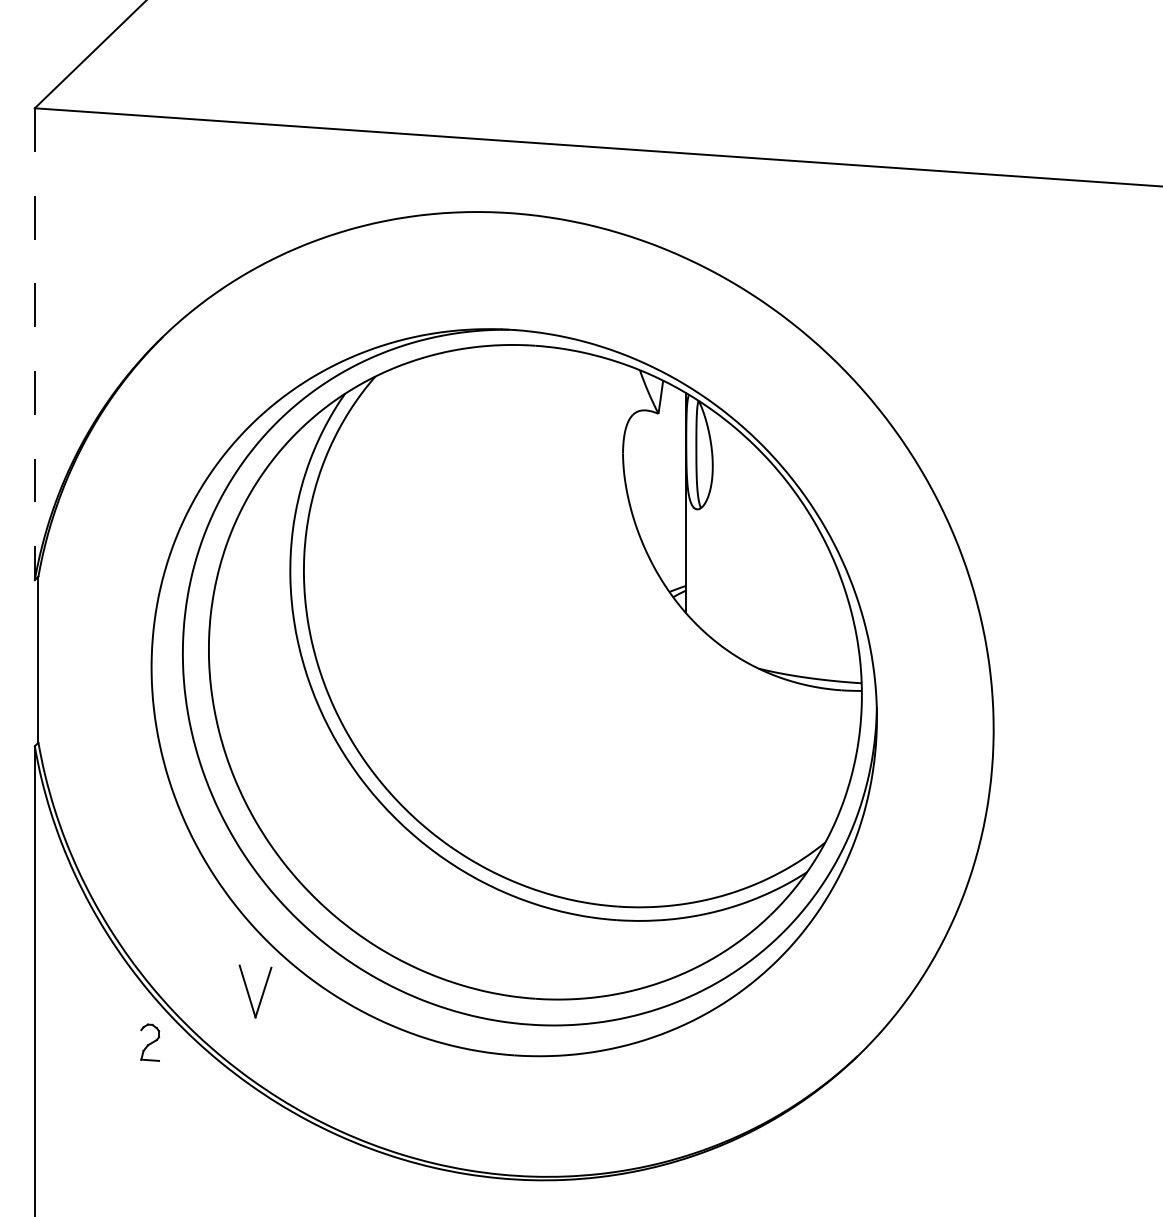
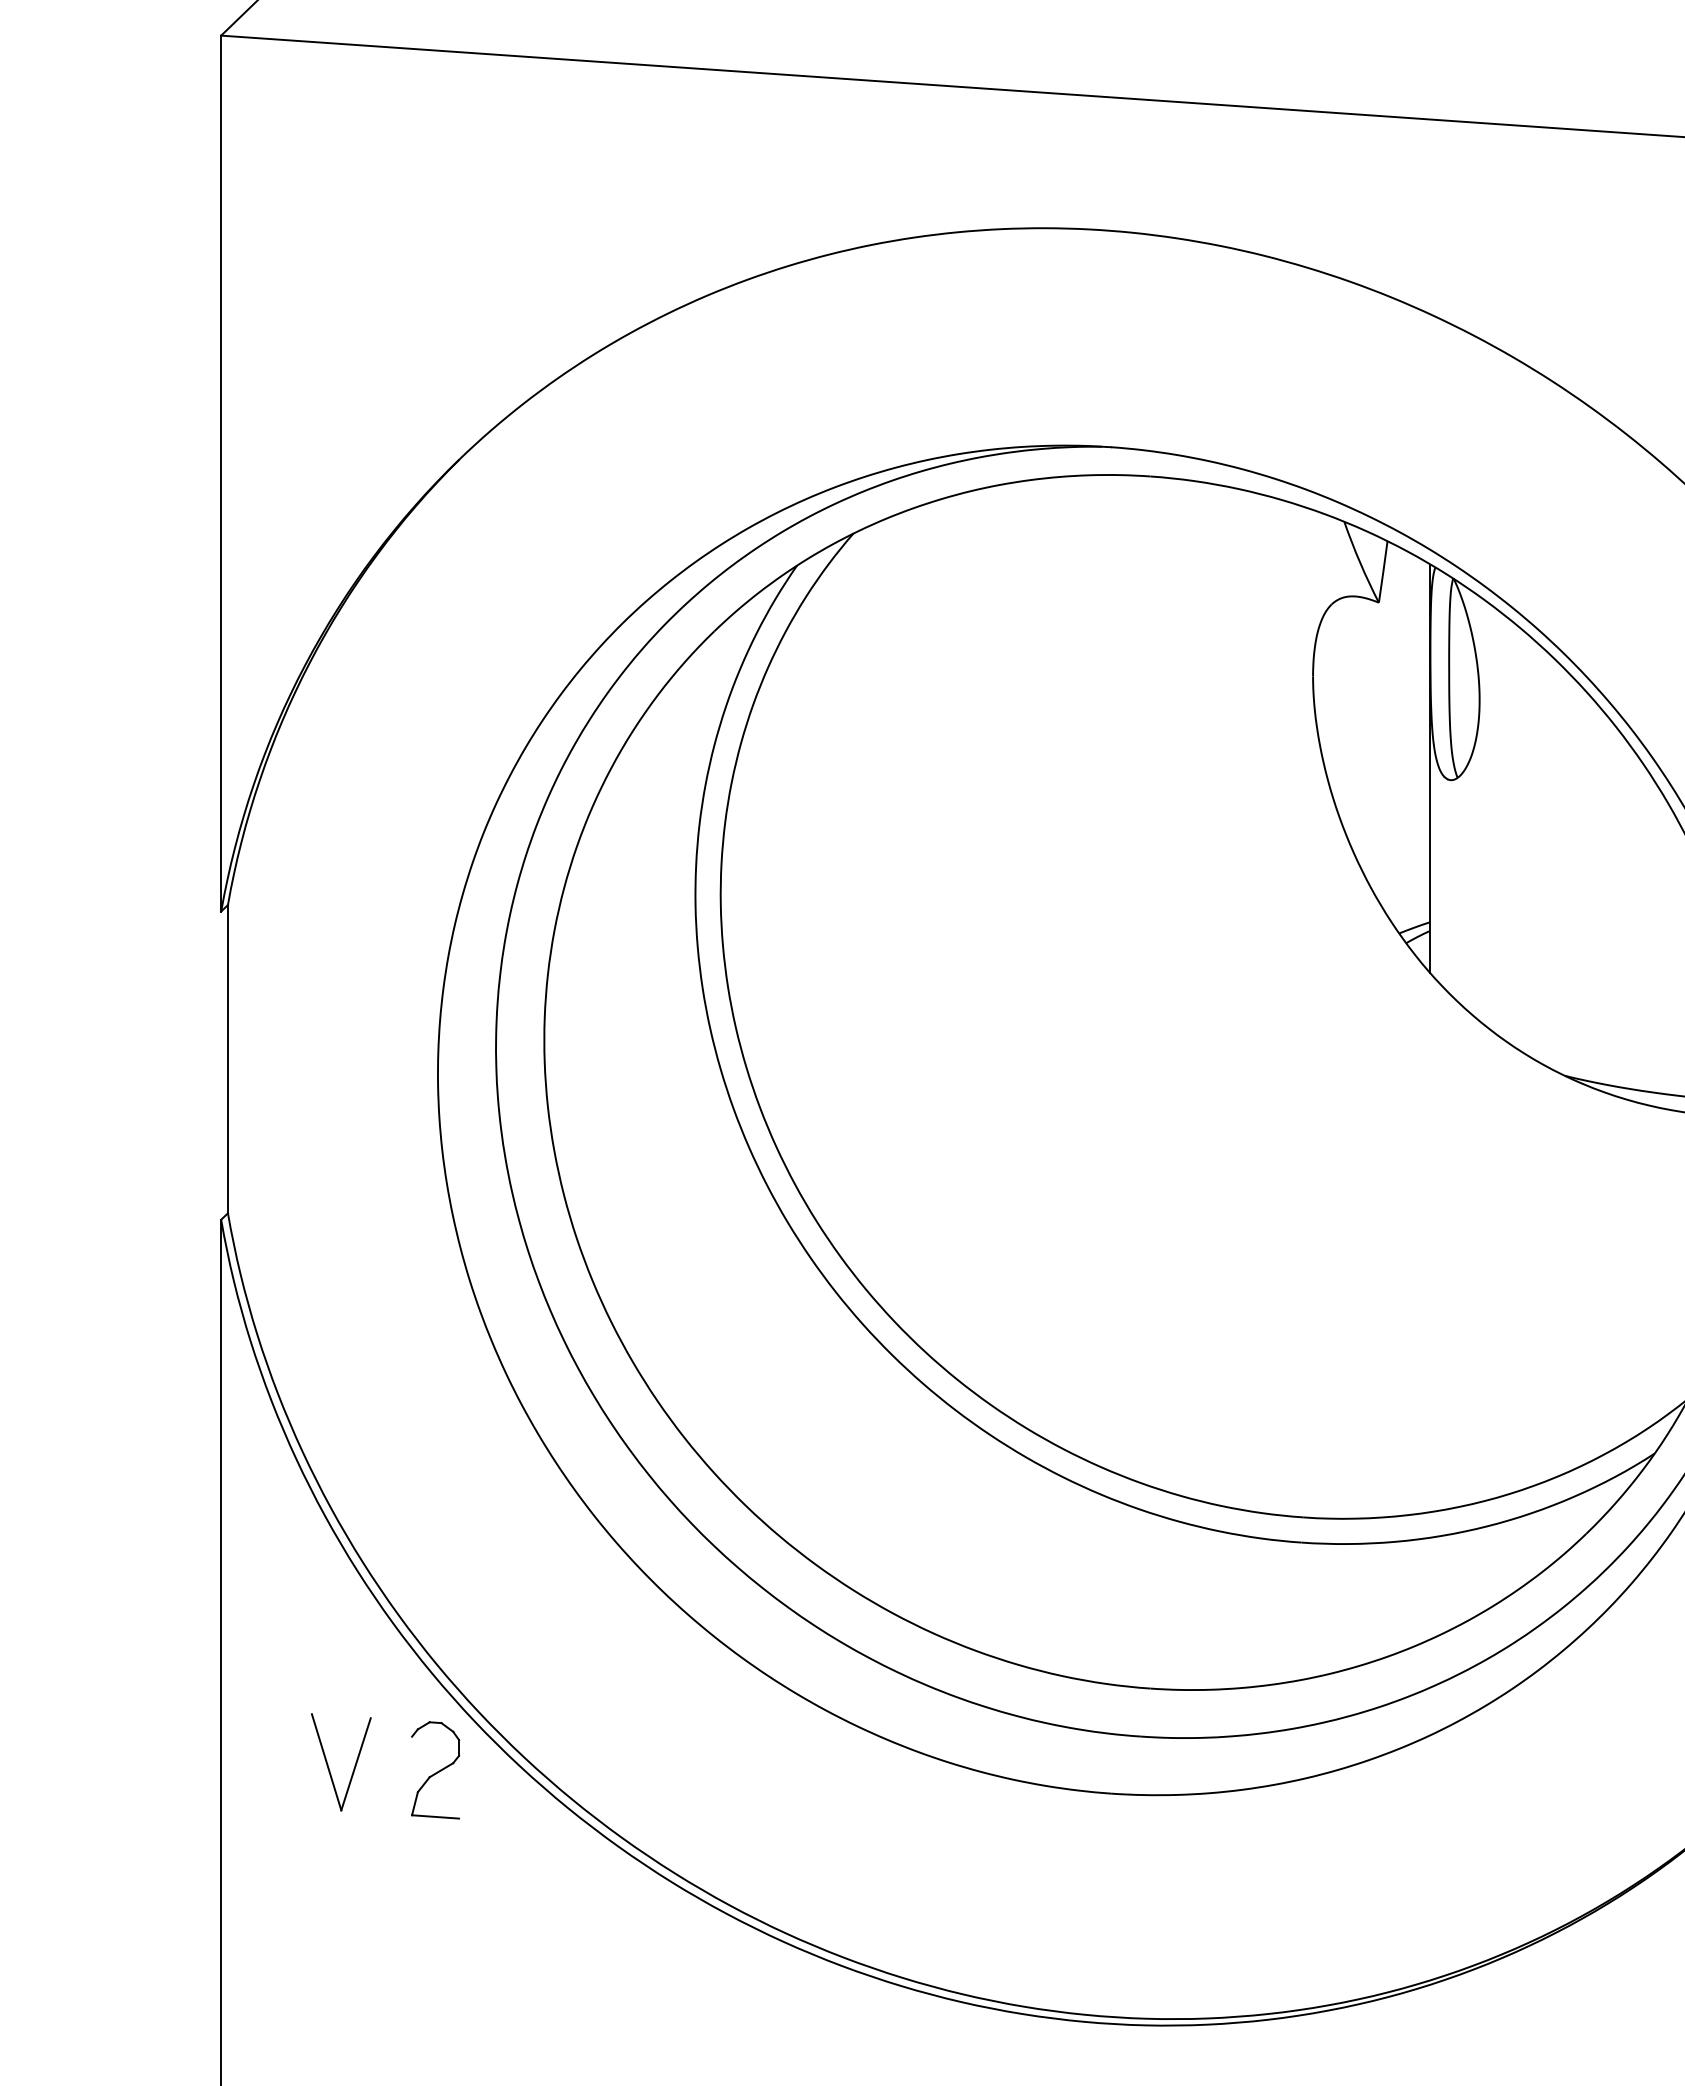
line: (34, 344) -> (220, 474), dashed -> solid
part: (249, 993) -> (330, 1766), moved
part: (149, 1042) -> (434, 1769), size x1.43

